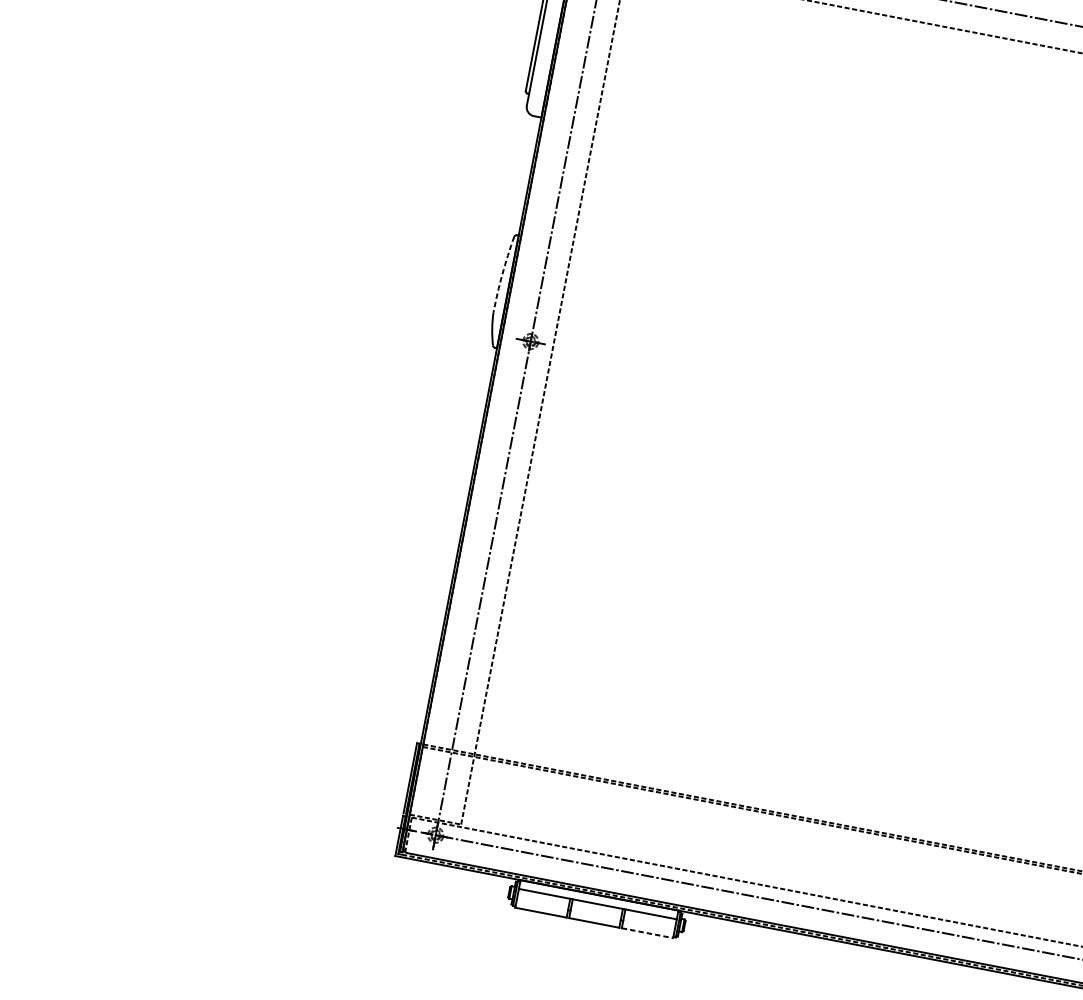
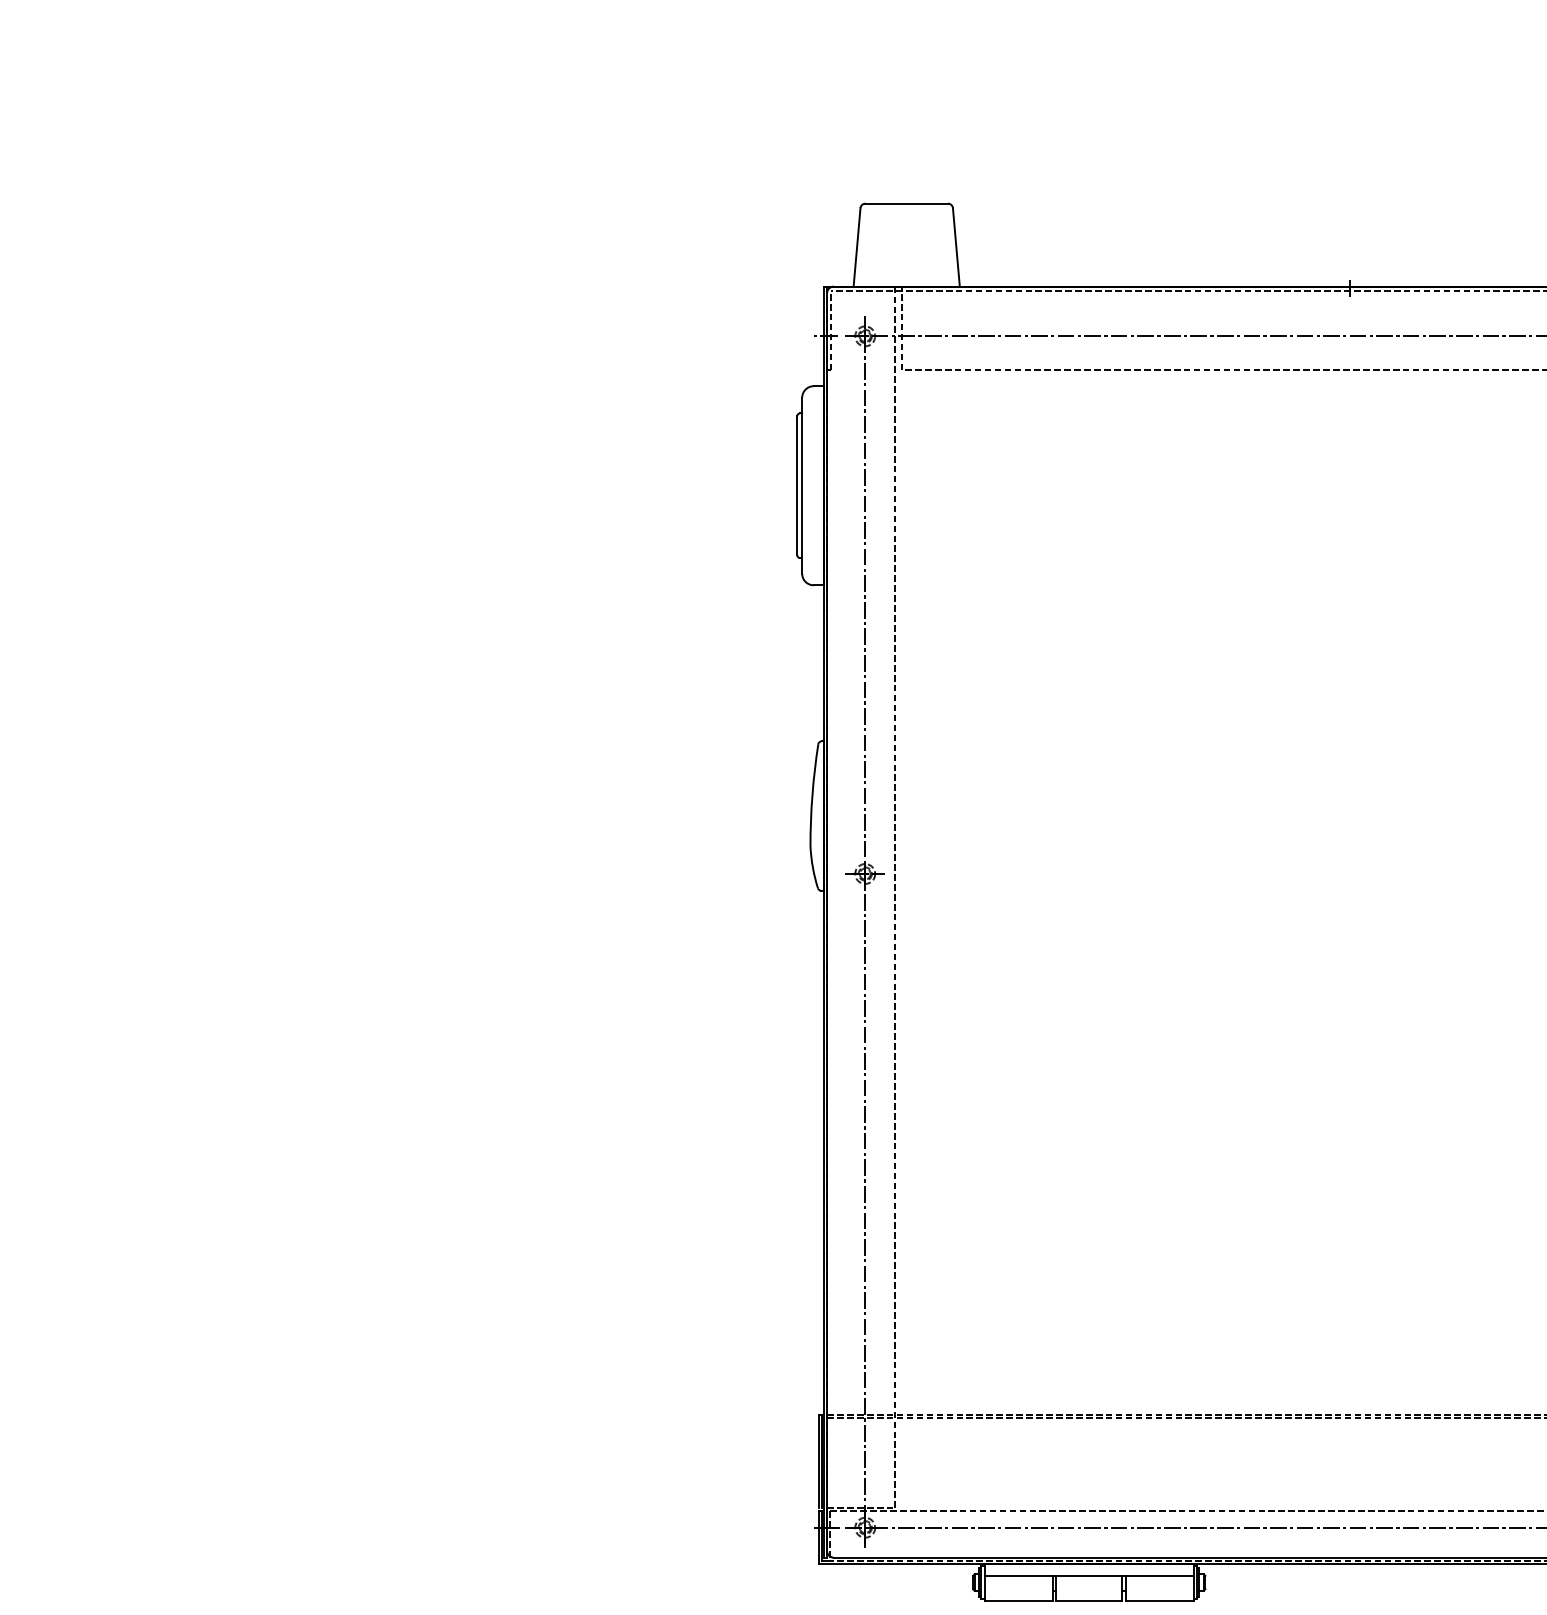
arc: (502, 274) -> (812, 795), dashed -> solid
line: (648, 933) -> (1160, 1600), dashed -> solid

